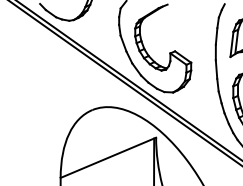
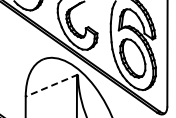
line: (107, 157) -> (51, 85), solid -> dashed

